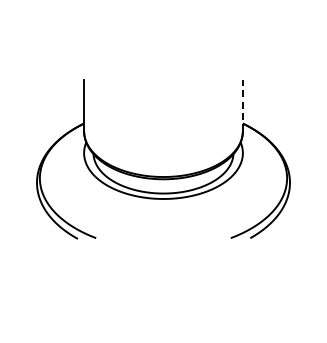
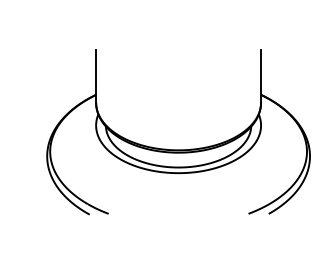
line: (242, 105) -> (260, 76), dashed -> solid

